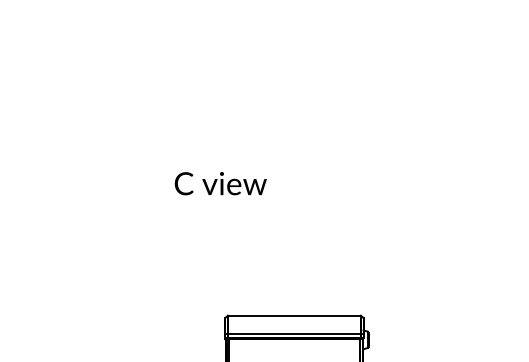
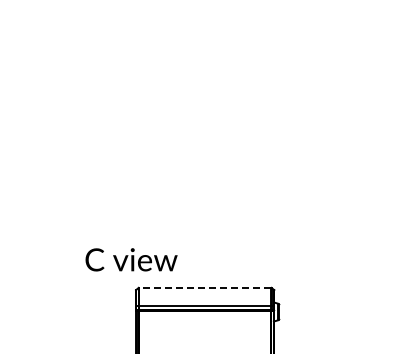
text: (220, 183) -> (131, 259), moved
line: (293, 315) -> (204, 287), solid -> dashed

